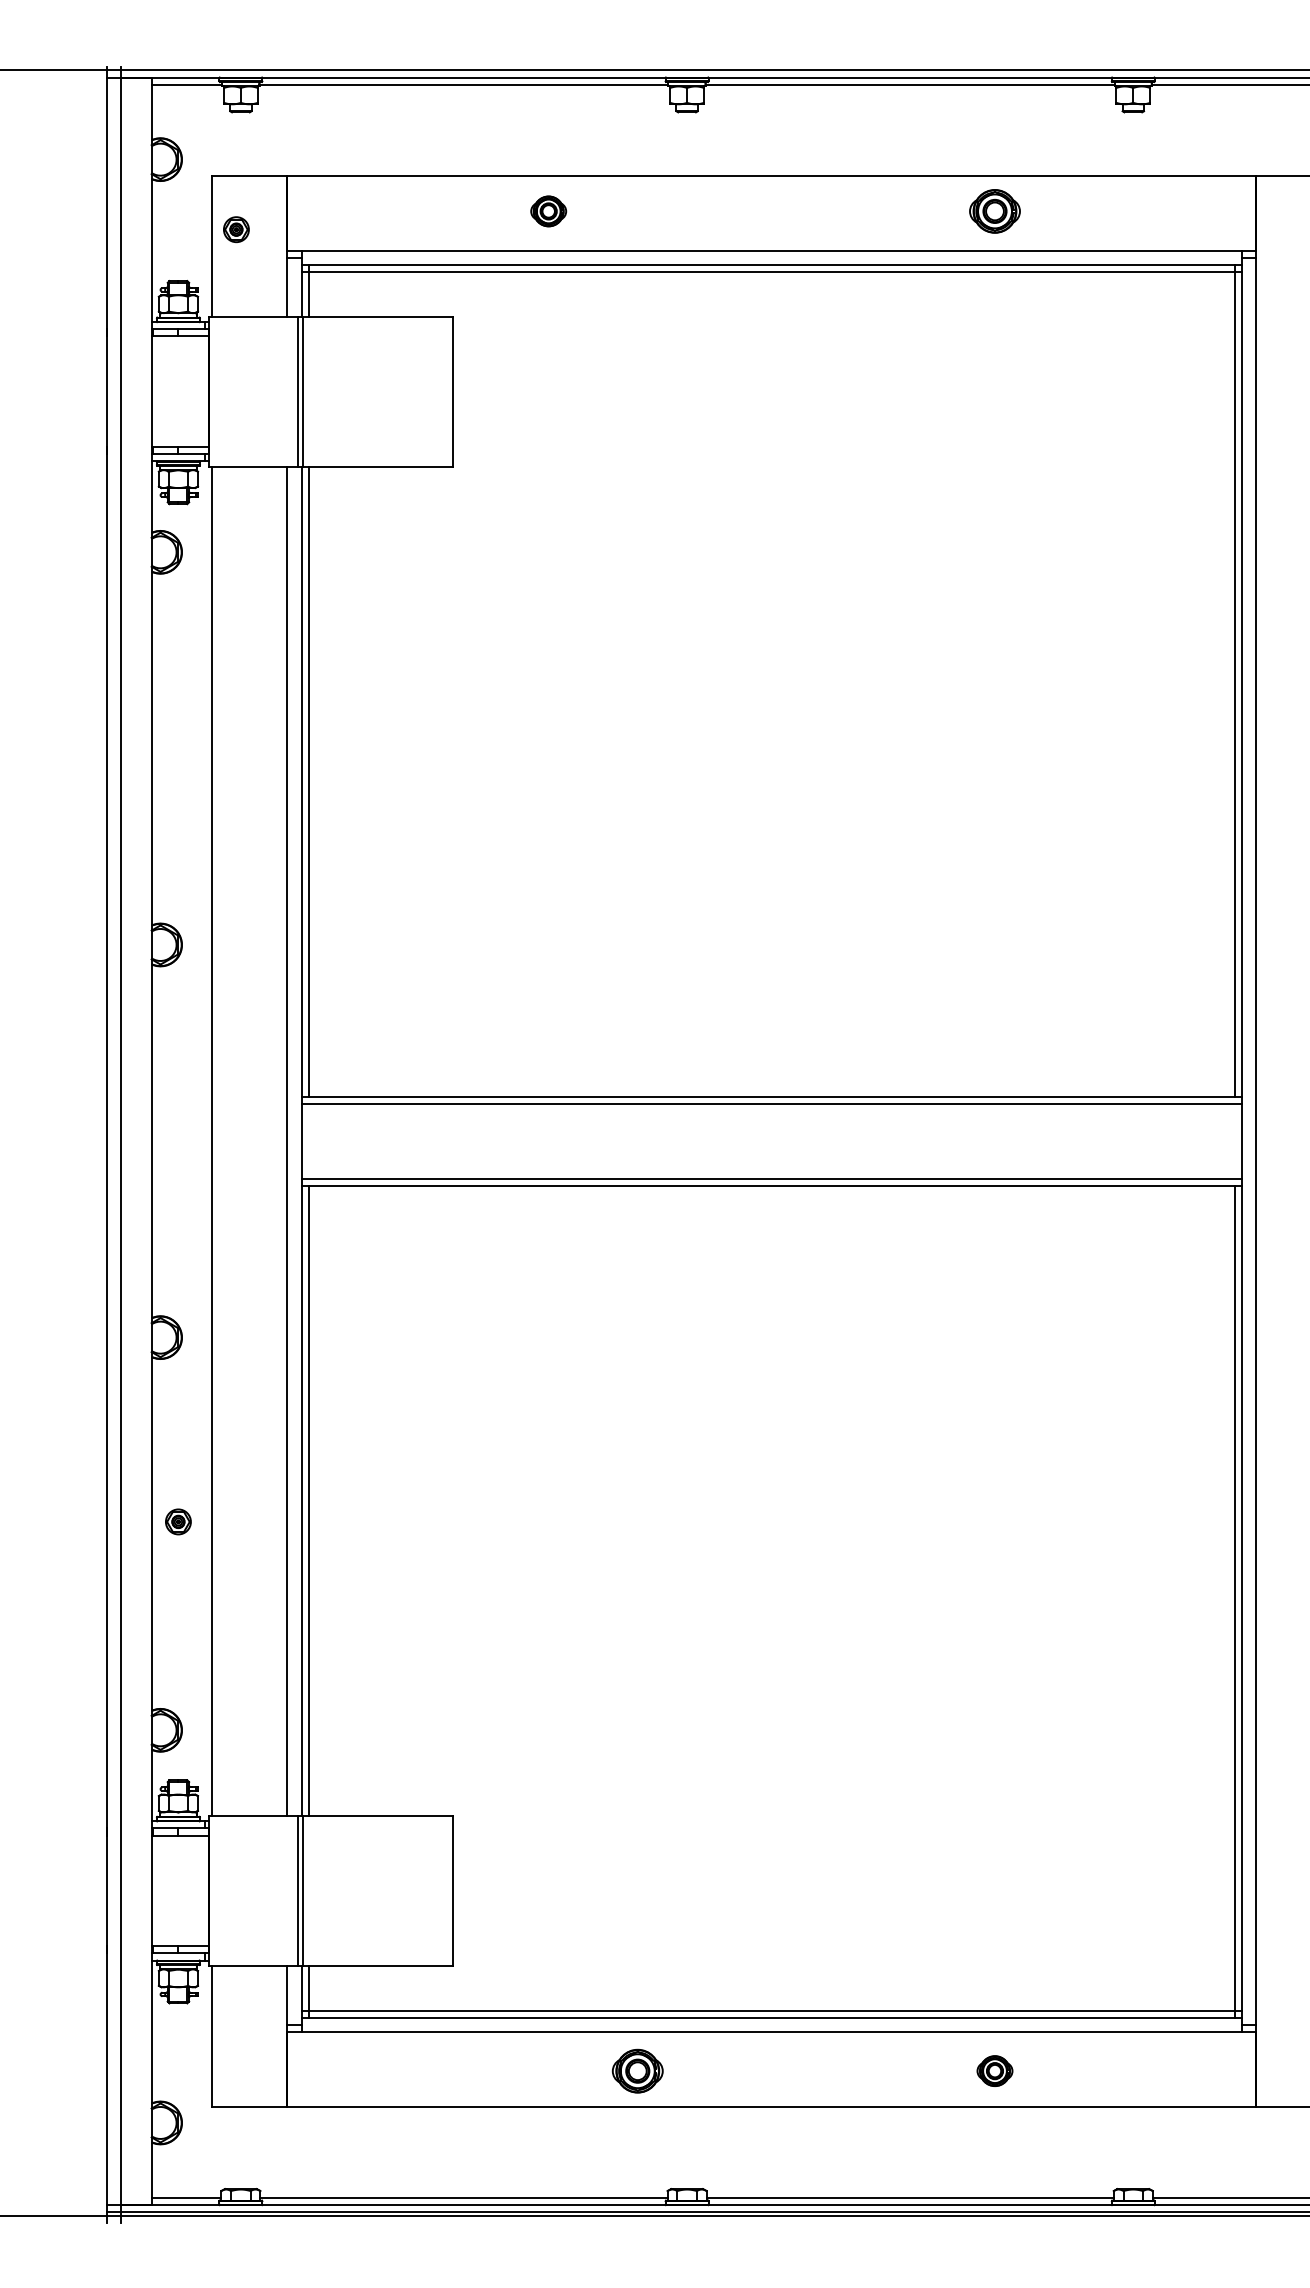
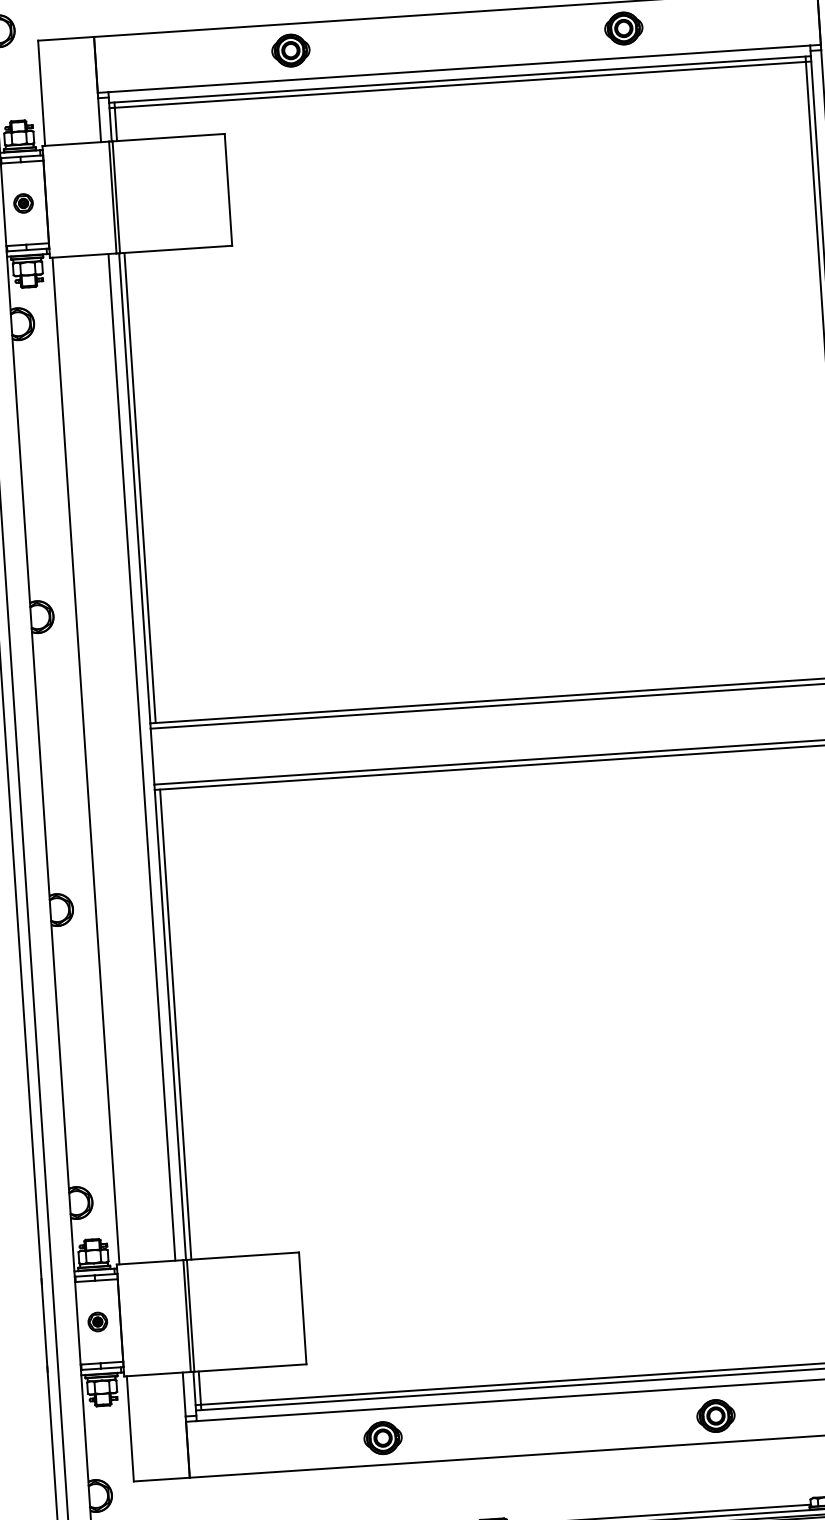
part: (548, 211) -> (290, 50), size x1.43
part: (236, 229) -> (23, 203), moved
part: (178, 1521) -> (97, 1321), moved
part: (637, 2070) -> (382, 1437), moved
part: (994, 2070) -> (715, 1415), size x1.43

